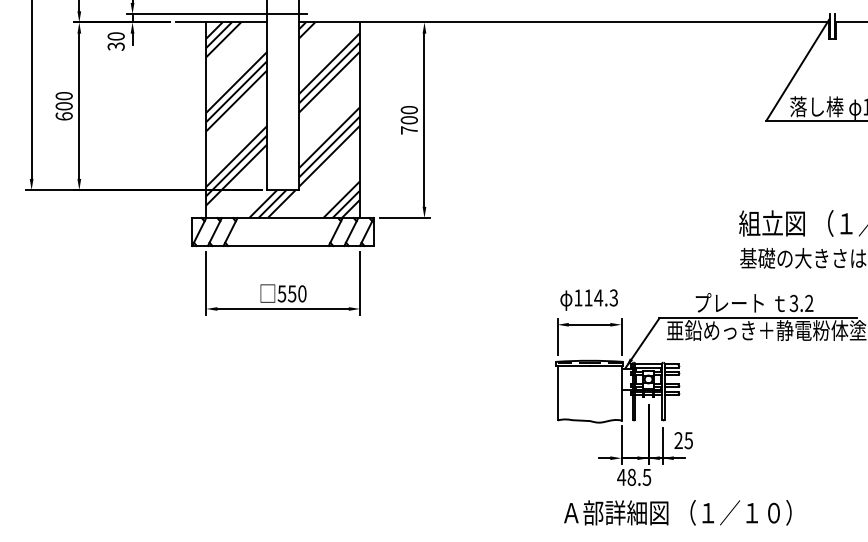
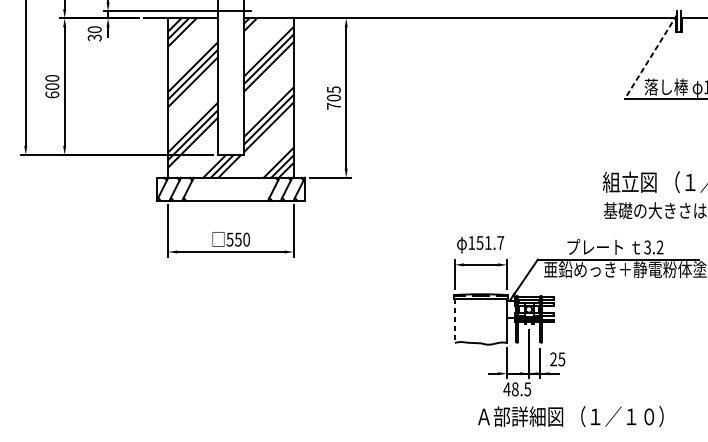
line: (798, 69) -> (651, 56), solid -> dashed
text: (408, 110) -> (333, 90), 700 -> 705
text: (601, 297) -> (490, 242), 114.3 -> 151.7
line: (557, 393) -> (454, 320), solid -> dashed
text: (677, 512) -> (570, 416), moved

